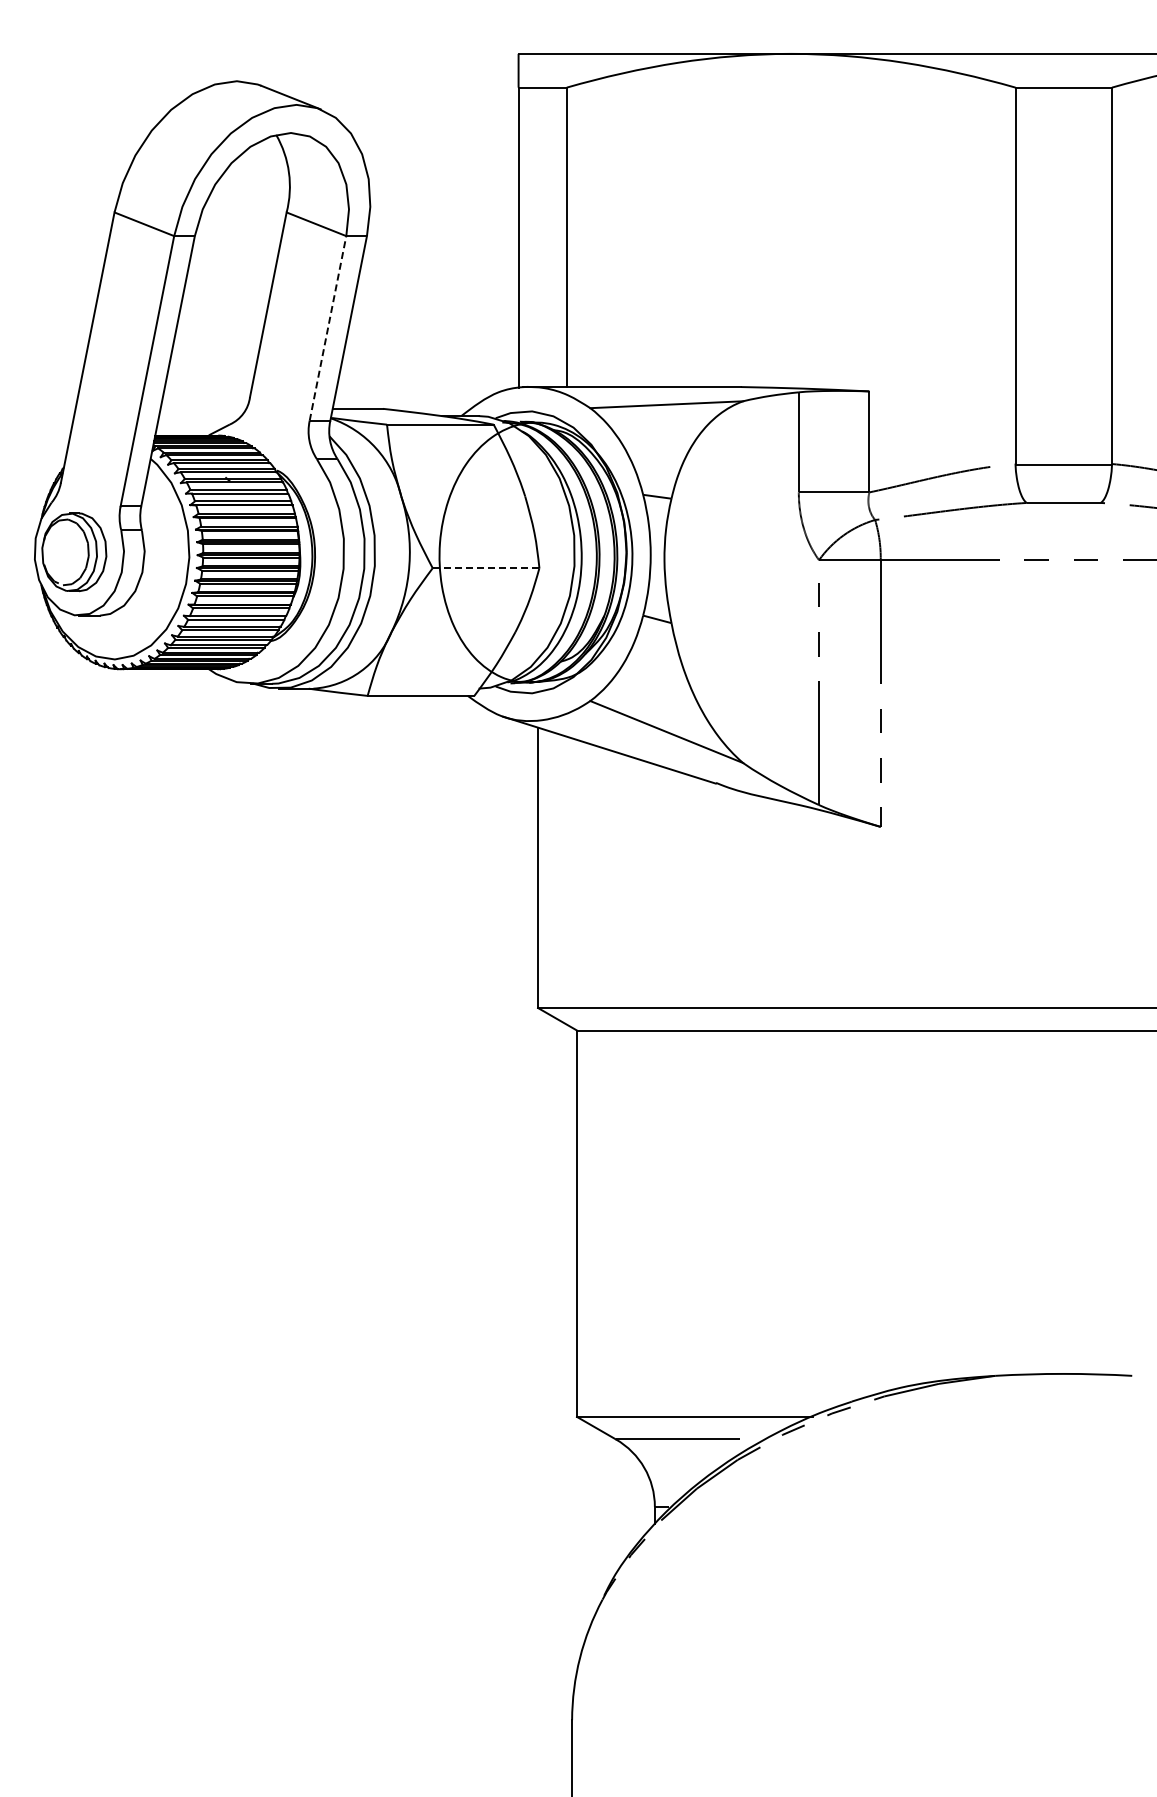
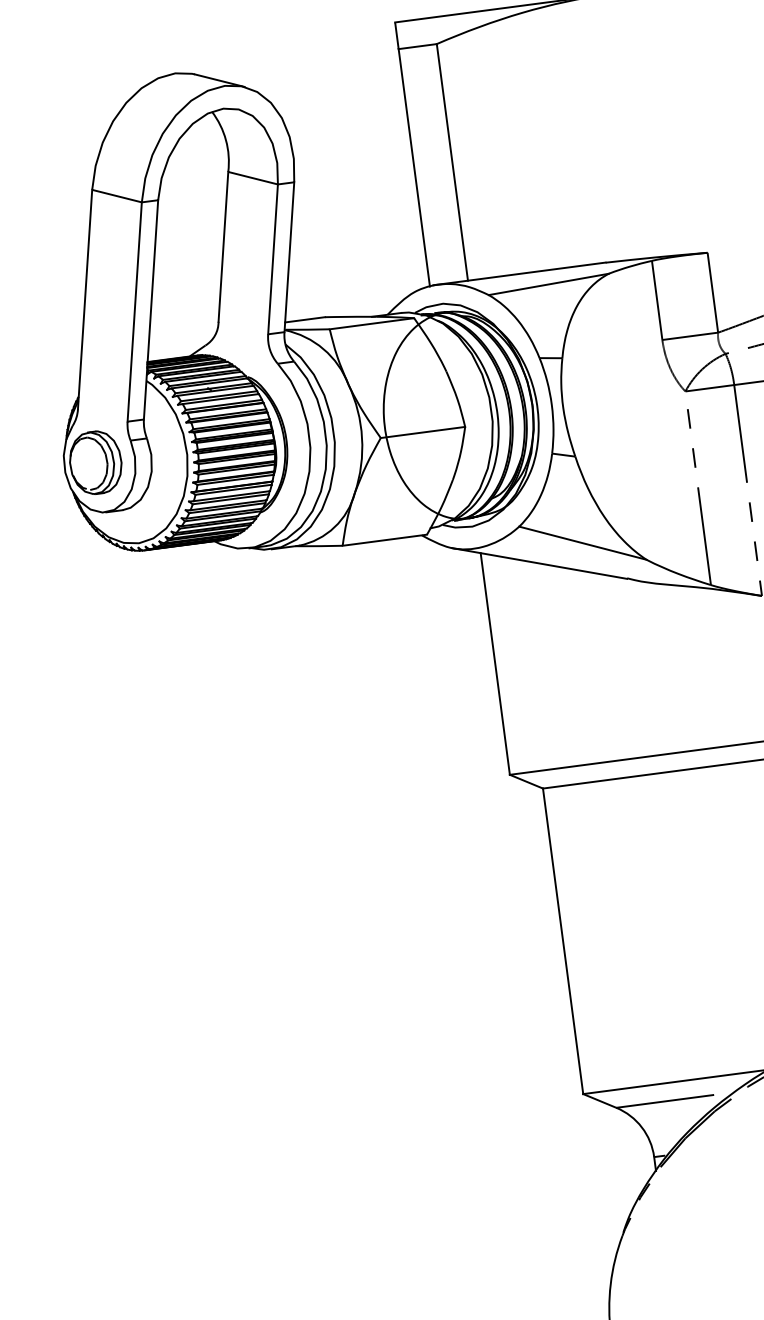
line: (328, 327) -> (273, 258), dashed -> solid
line: (485, 568) -> (422, 432), dashed -> solid

